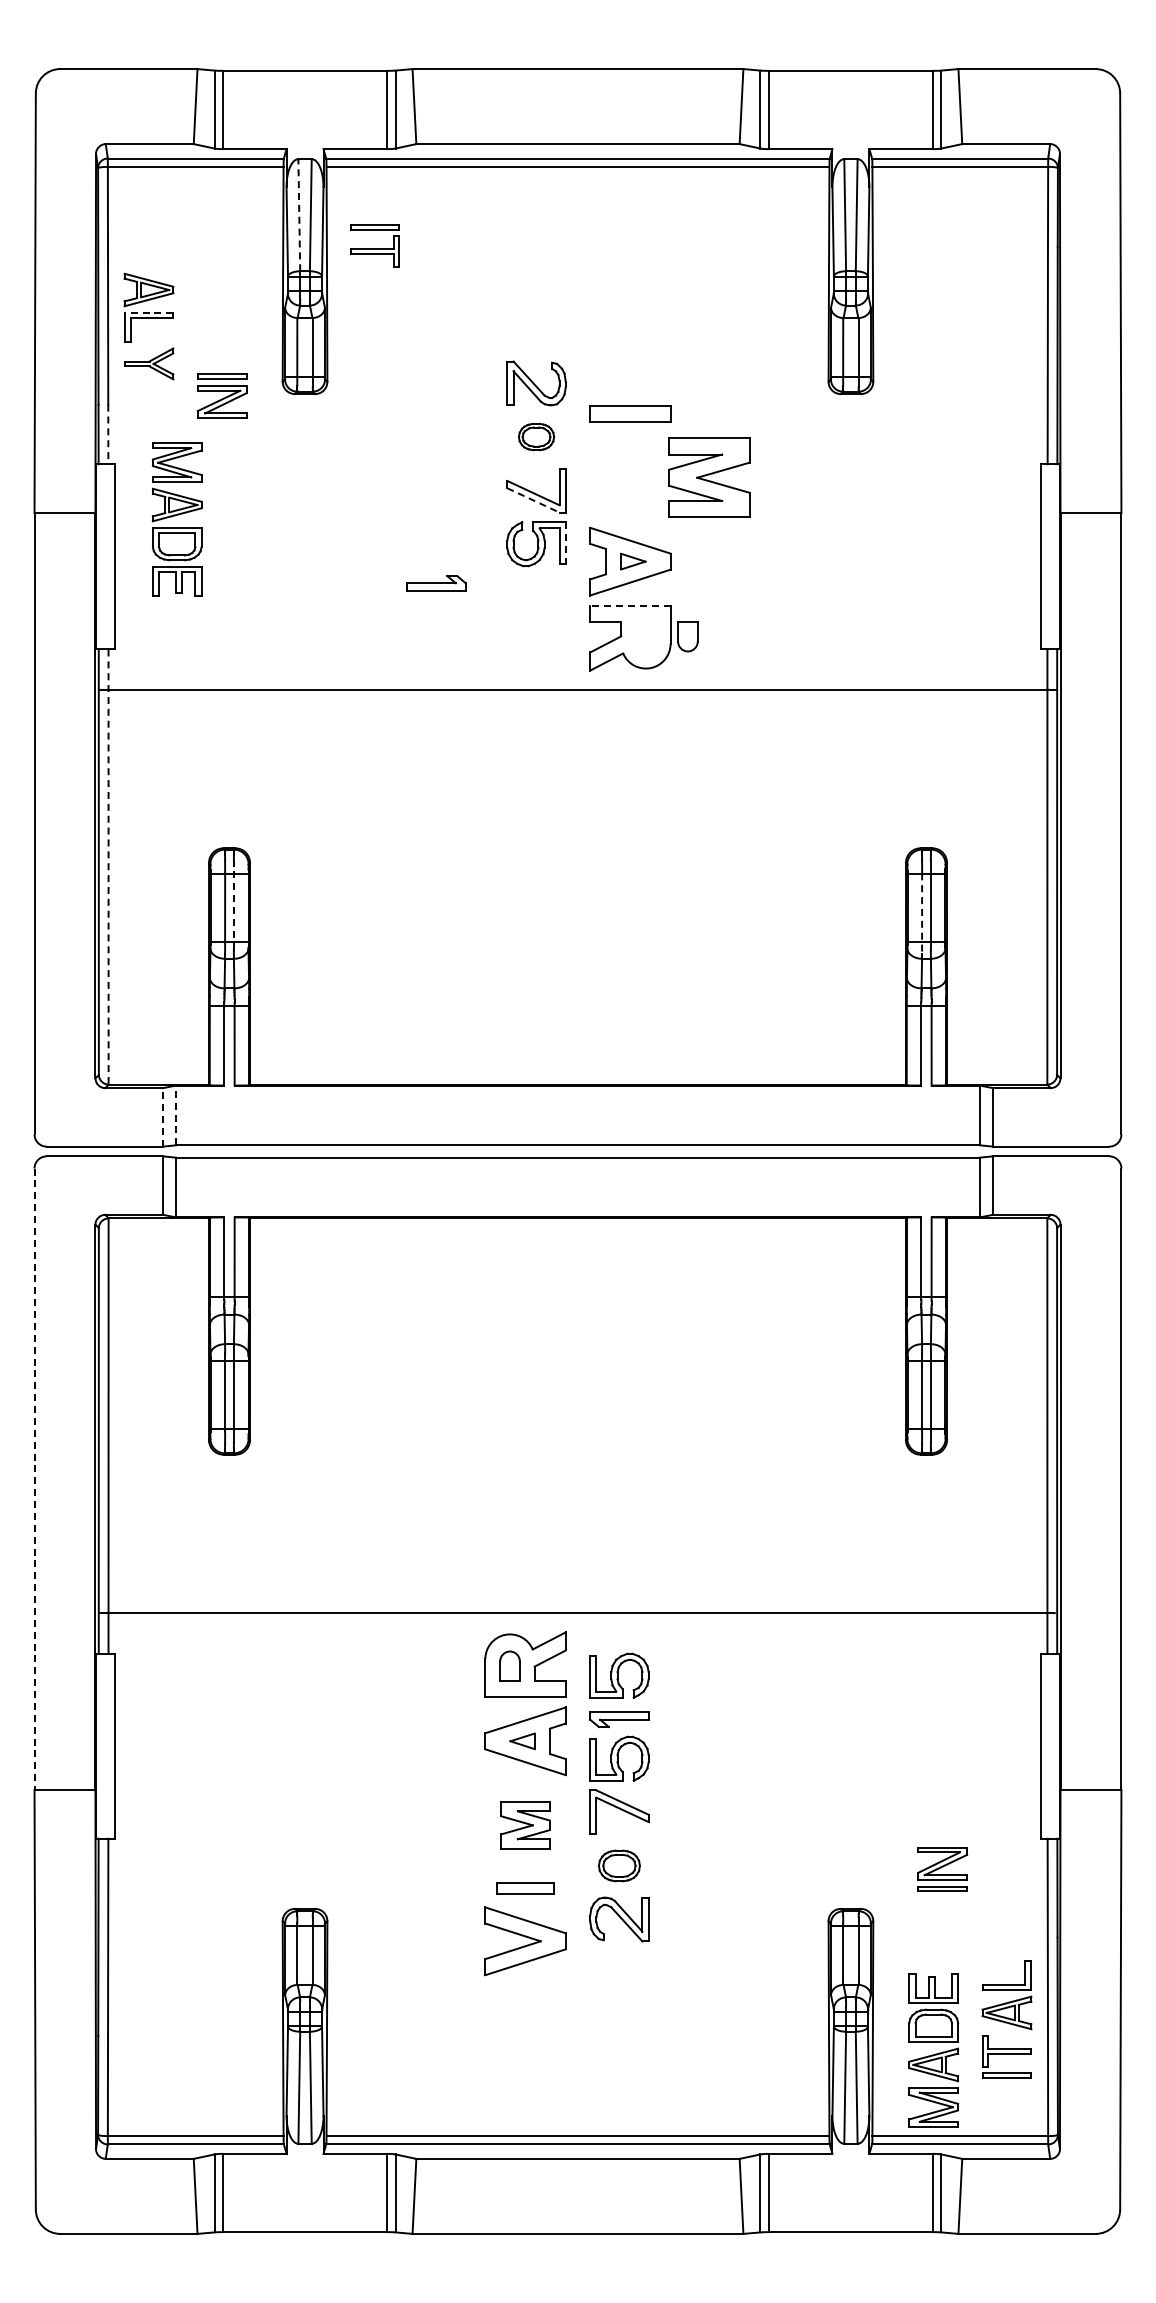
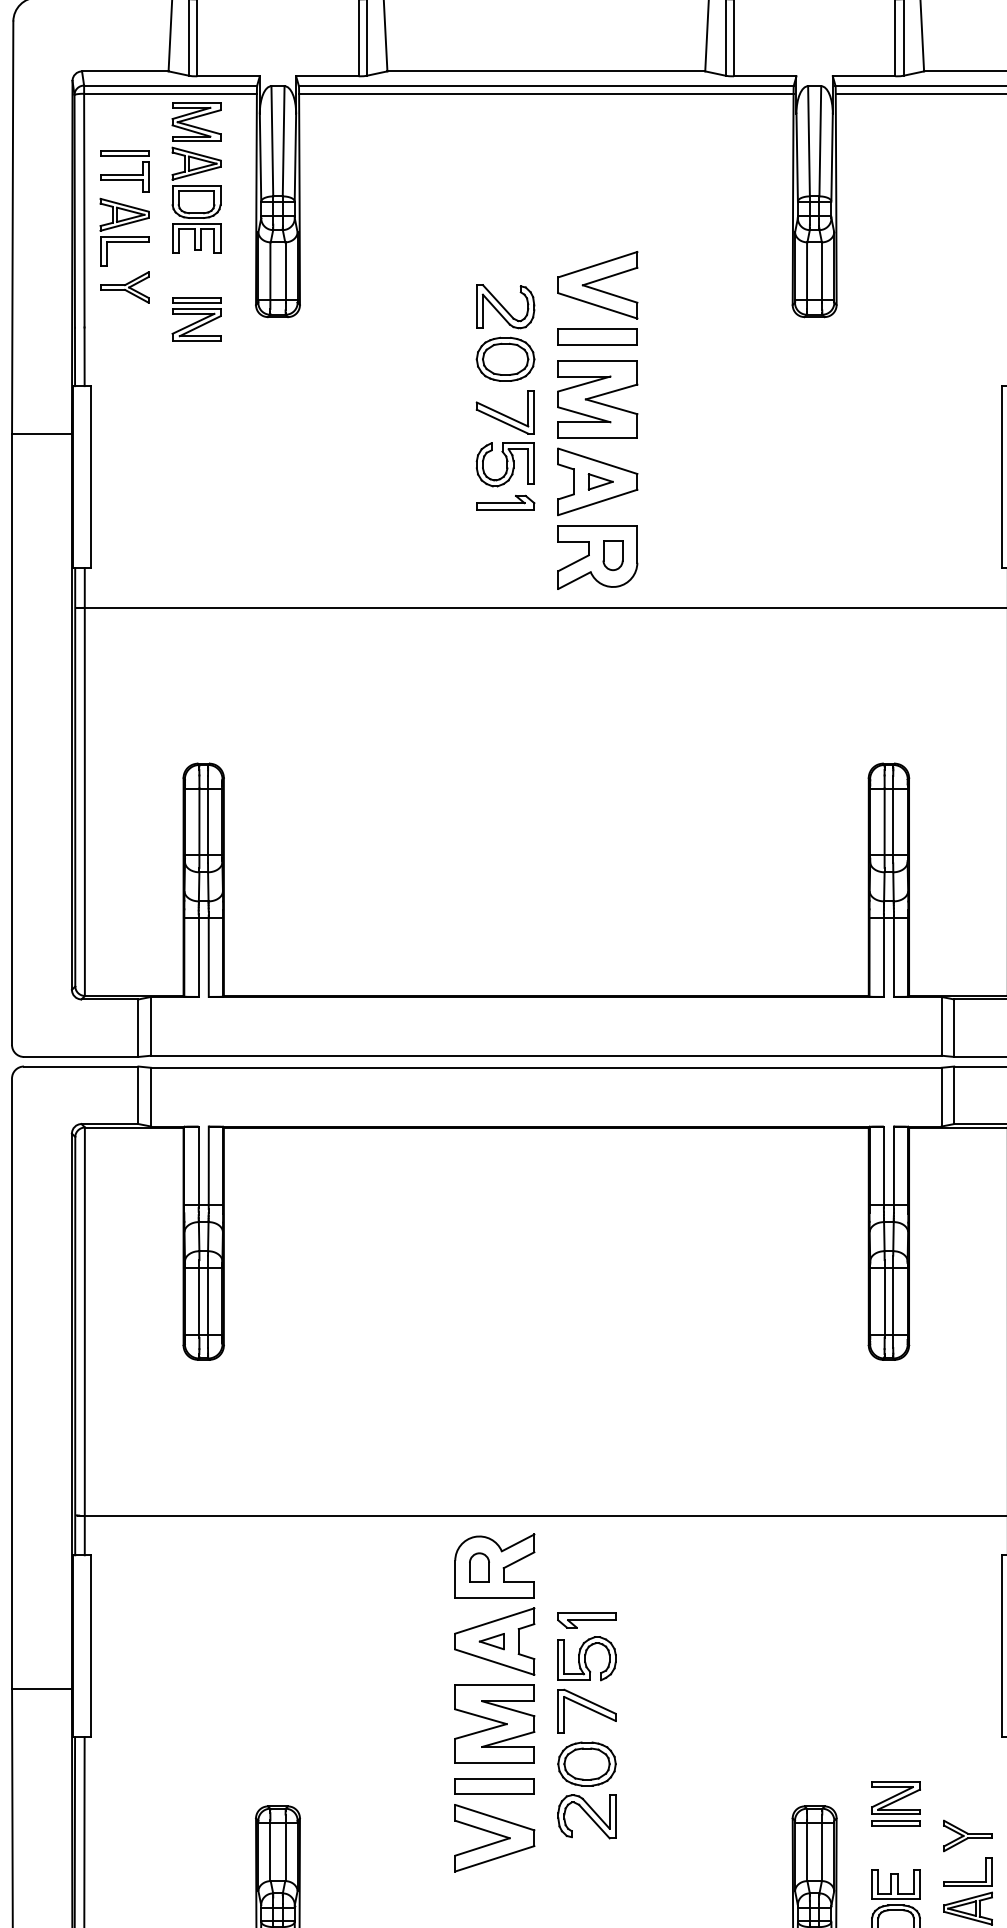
line: (299, 214) -> (272, 140), dashed -> solid
part: (374, 245) -> (124, 171), moved
line: (148, 312) -> (124, 236), dashed -> solid
part: (630, 361) -> (597, 285), added
line: (108, 434) -> (84, 356), dashed -> solid
part: (536, 436) -> (505, 358), size x1.67
part: (709, 477) -> (597, 399), moved
line: (533, 500) -> (502, 421), dashed -> solid
part: (176, 519) -> (195, 177), moved
line: (565, 543) -> (534, 464), dashed -> solid
part: (436, 583) -> (505, 503), moved
line: (629, 606) -> (596, 525), dashed -> solid
part: (687, 636) -> (612, 555), moved
line: (108, 867) -> (84, 782), dashed -> solid
line: (233, 904) -> (207, 818), dashed -> solid
line: (922, 914) -> (885, 828), dashed -> solid
line: (175, 1115) -> (150, 1026), dashed -> solid
line: (163, 1116) -> (138, 1027), dashed -> solid
line: (34, 1479) -> (12, 1384), dashed -> solid
part: (619, 1675) -> (587, 1576), removed
part: (525, 1825) -> (494, 1724), size x1.67
part: (619, 1865) -> (587, 1763), size x1.43
part: (942, 1869) -> (895, 1803), moved
part: (525, 1888) -> (494, 1786), size x1.43
part: (1006, 1938) -> (967, 1835), added

